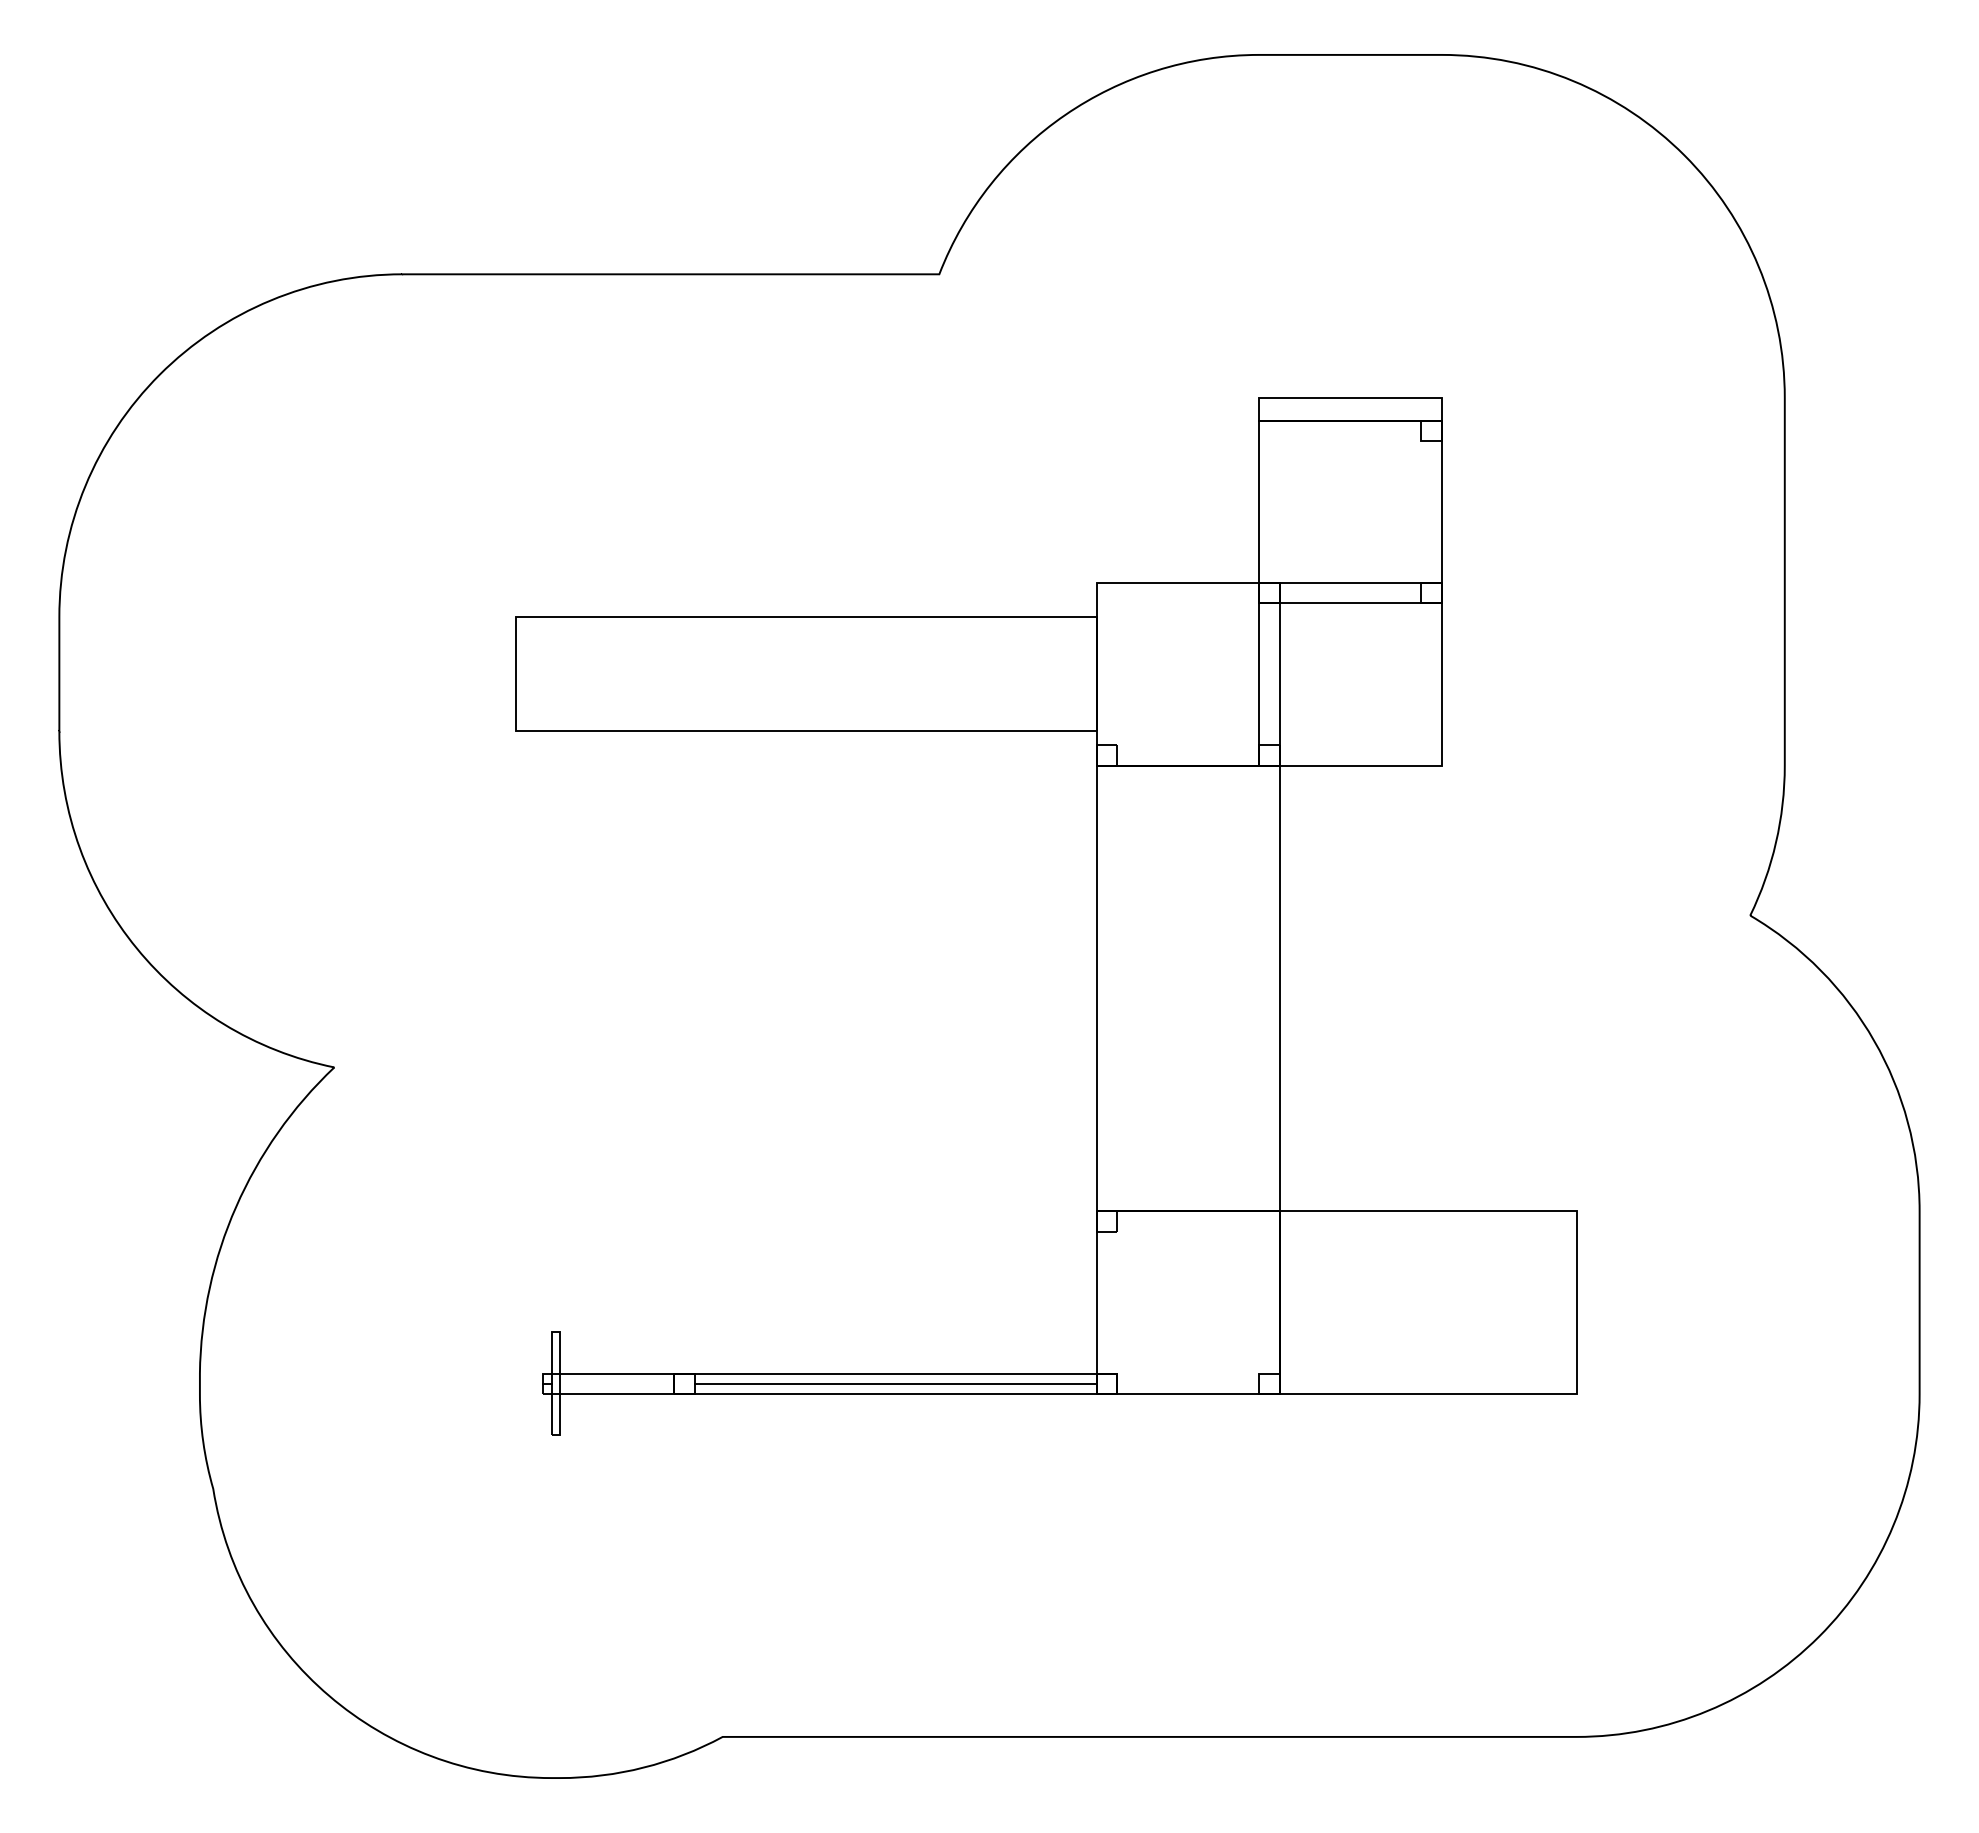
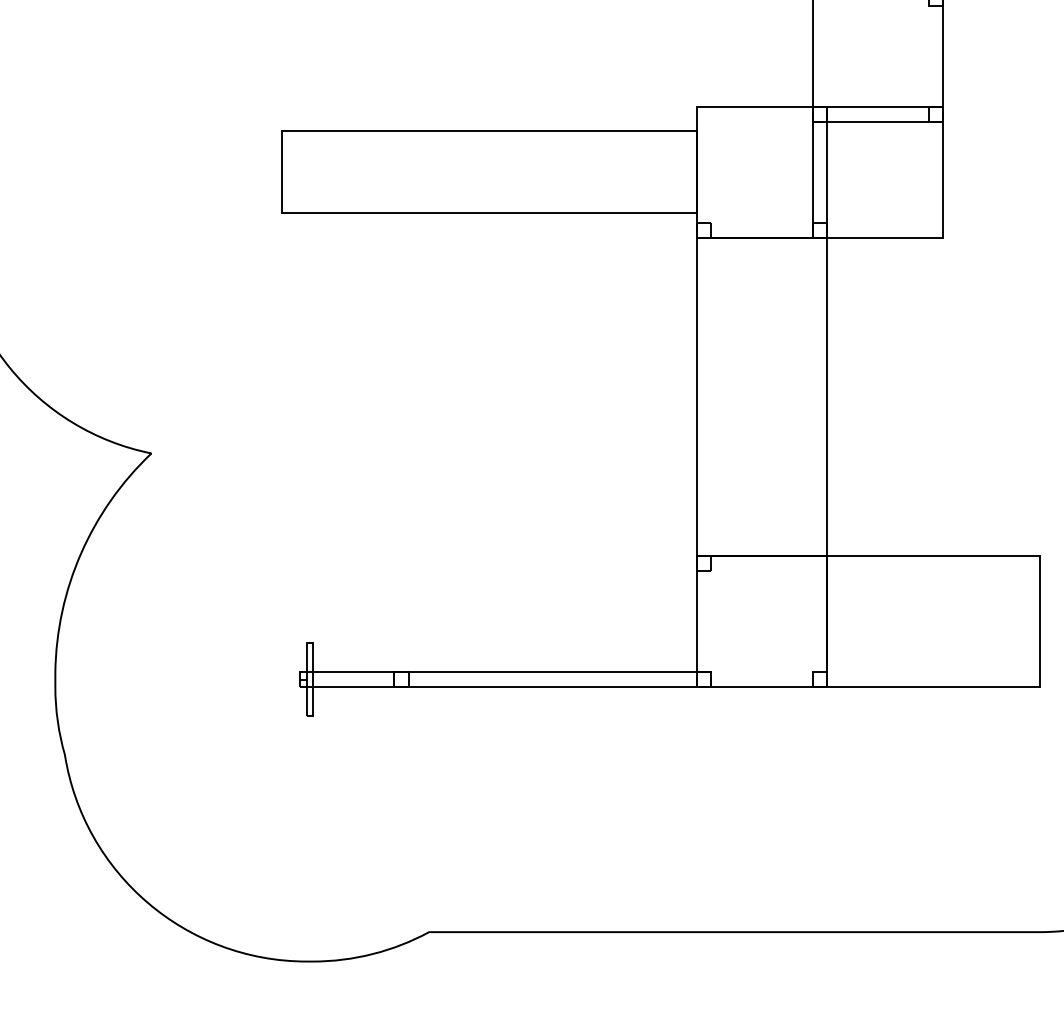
line: (895, 1383) -> (552, 679), removed

